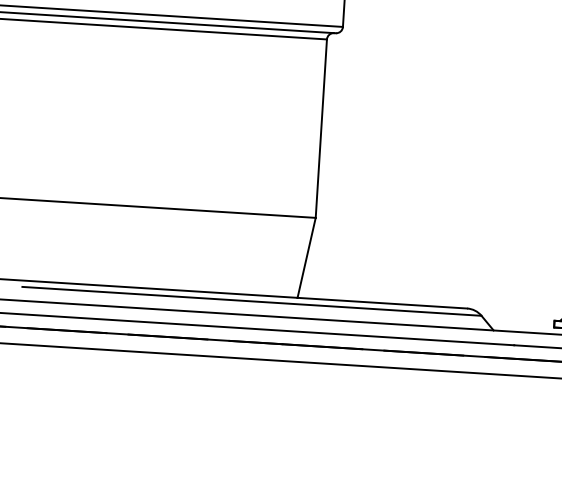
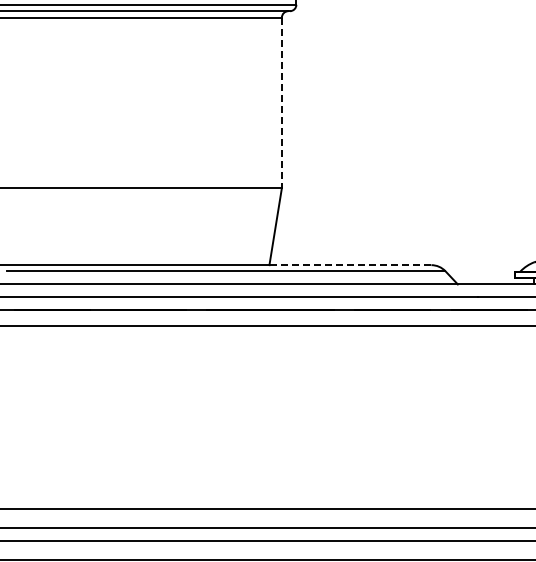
line: (320, 129) -> (281, 103), solid -> dashed
line: (382, 303) -> (350, 265), solid -> dashed

